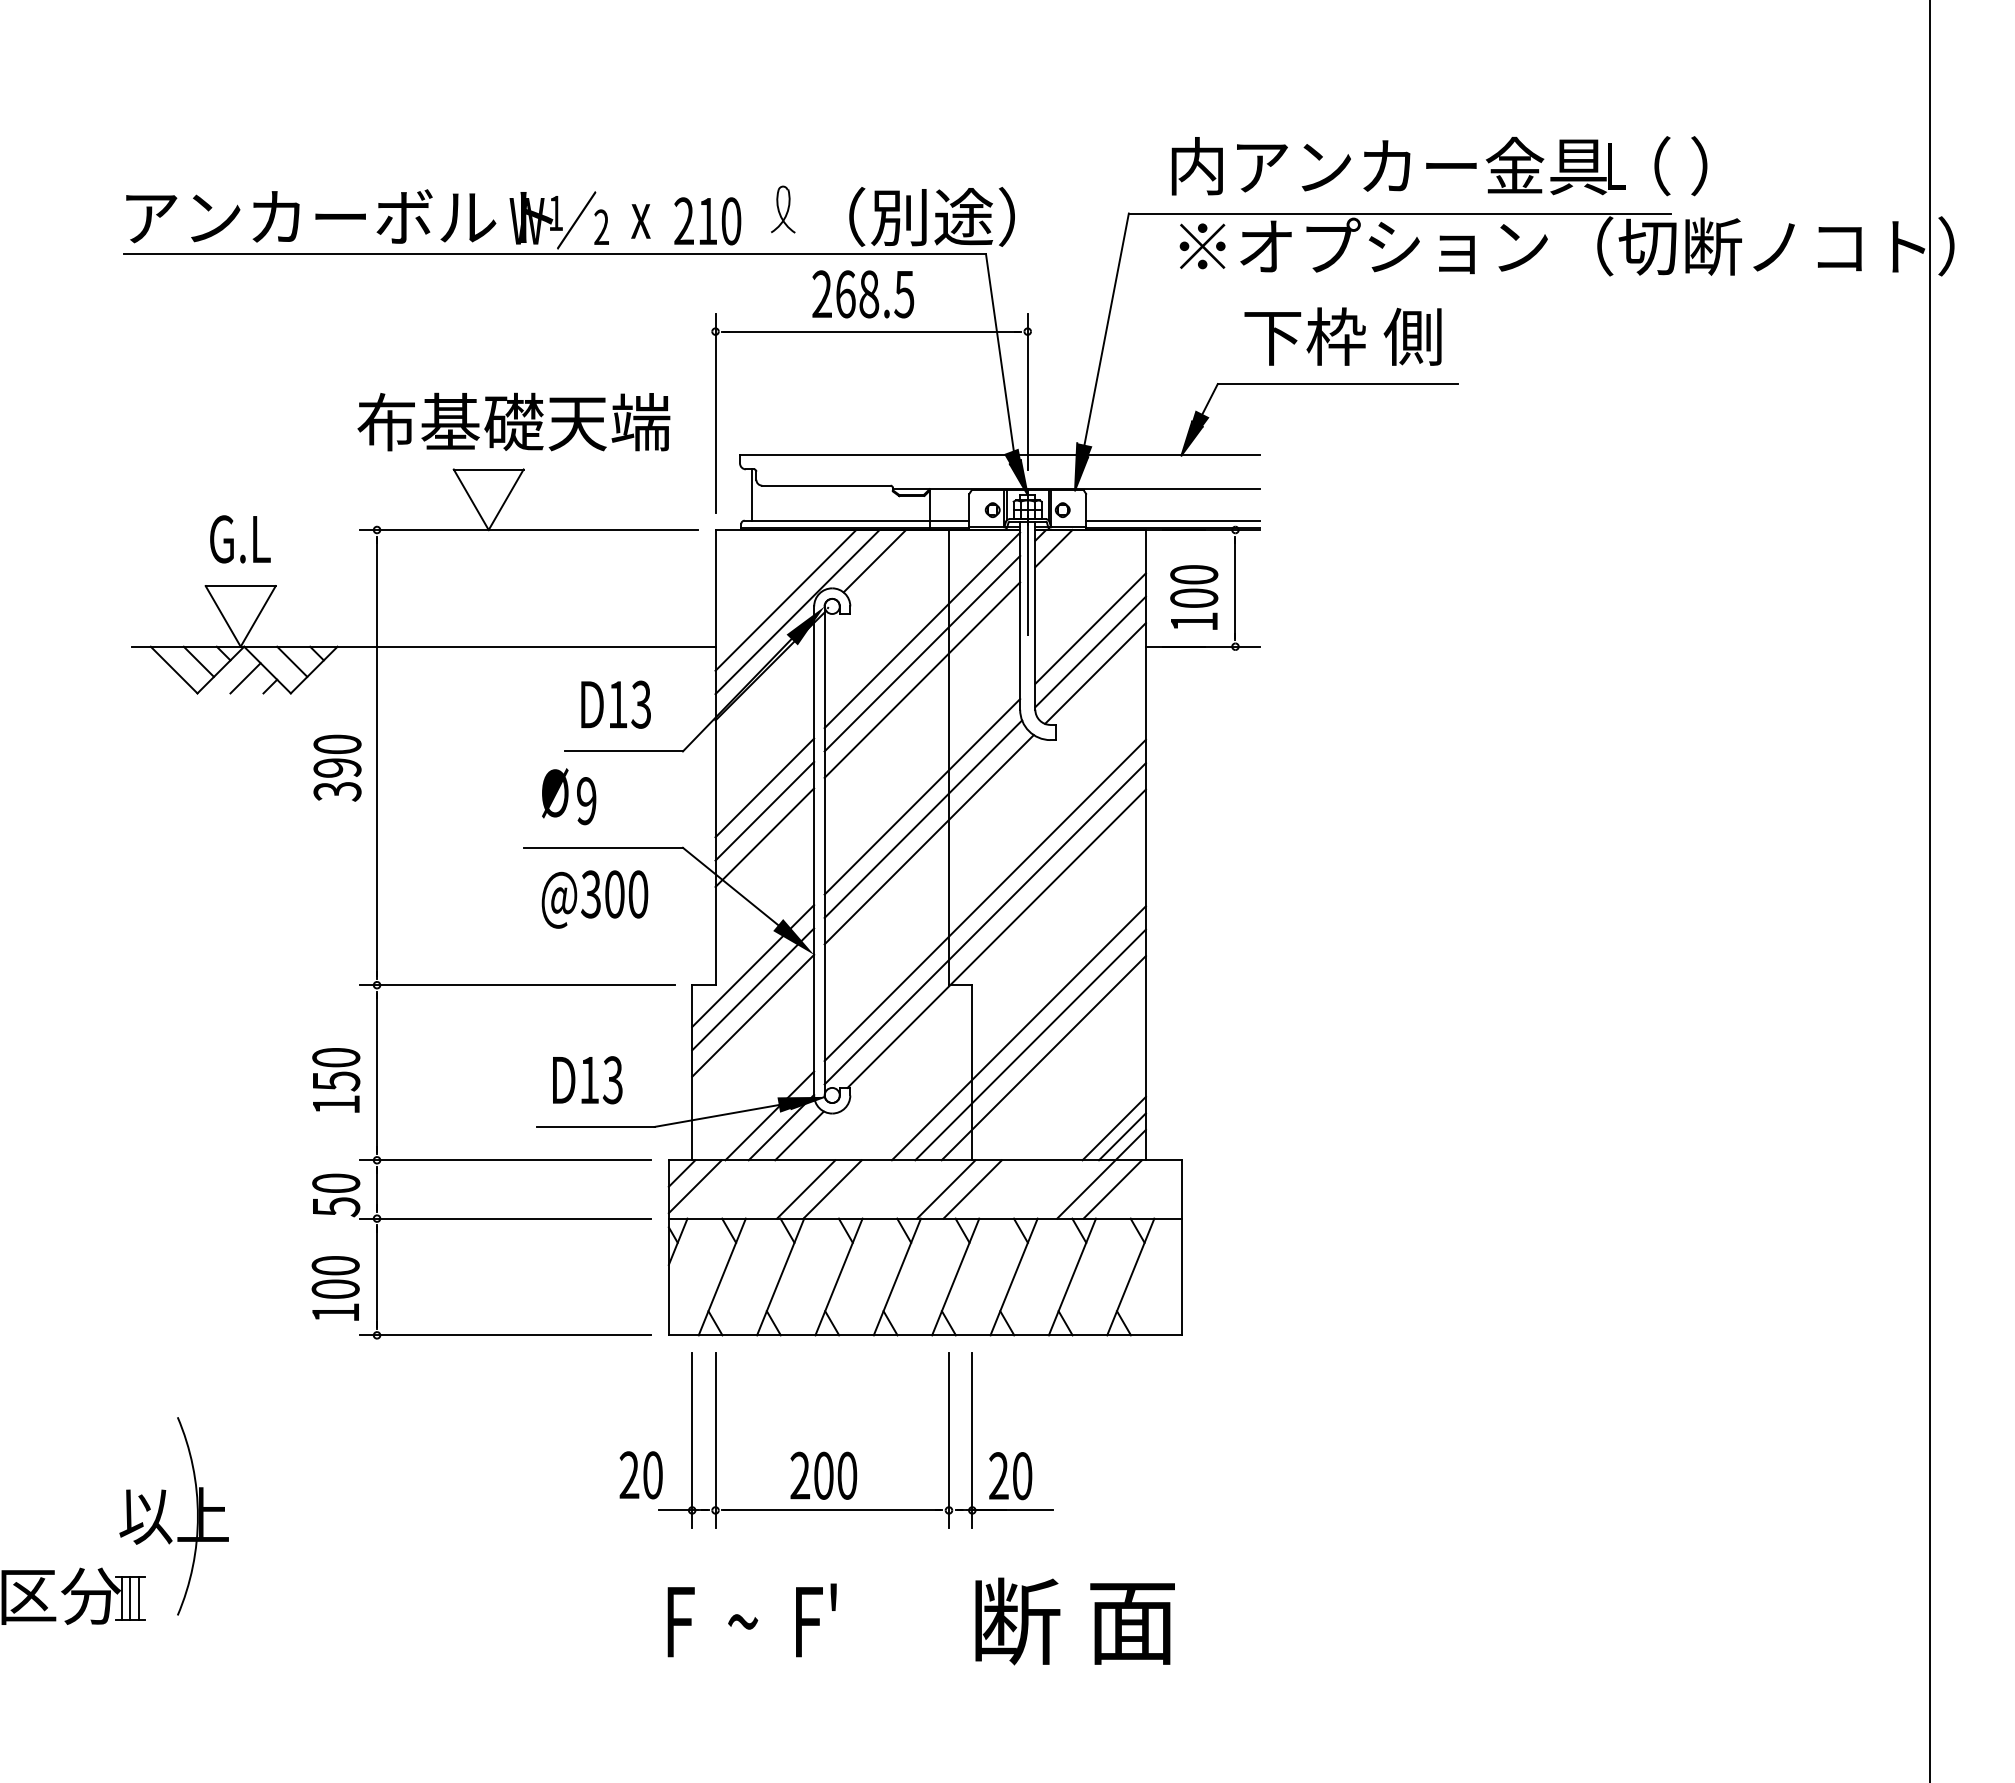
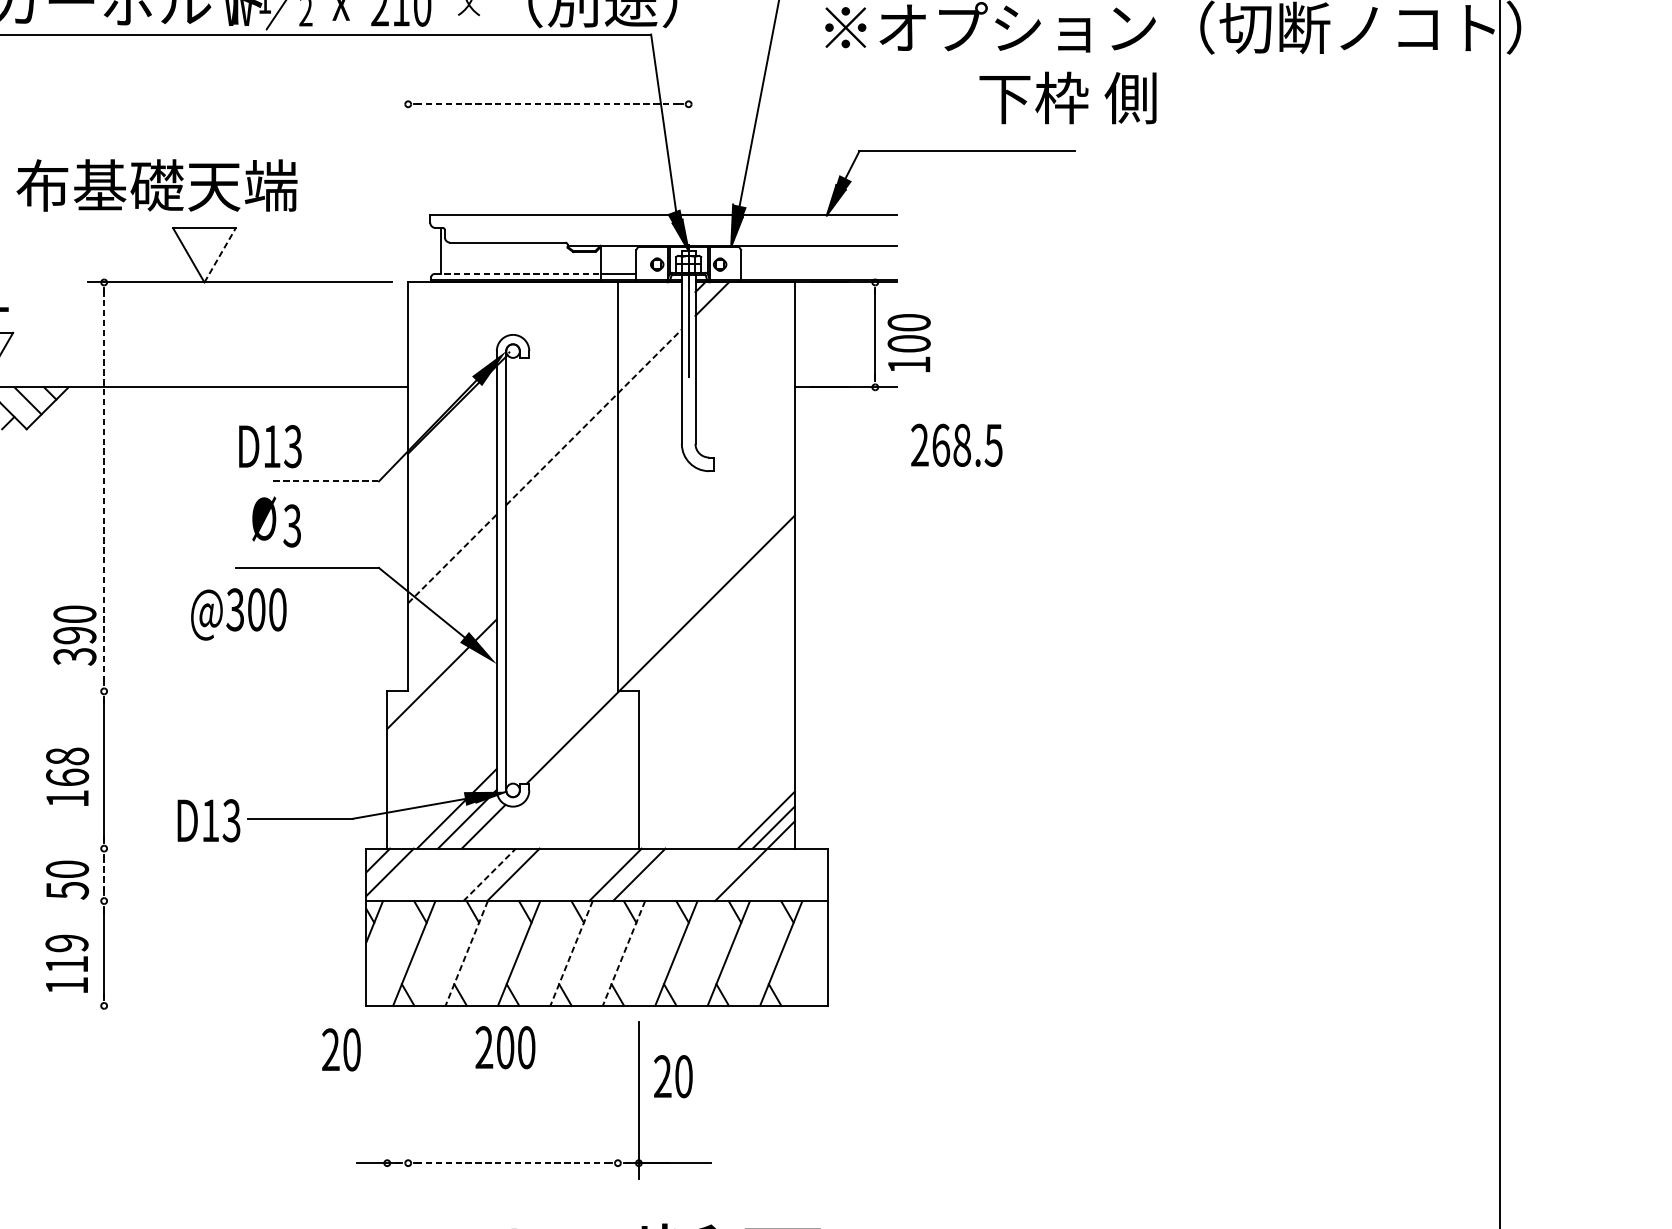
text: (863, 294) -> (957, 445), moved
line: (872, 331) -> (549, 104), solid -> dashed
text: (1342, 336) -> (1067, 97), moved
line: (1027, 392) -> (688, 158), removed
line: (715, 413) -> (408, 177), removed
text: (513, 421) -> (156, 184), moved
line: (506, 499) -> (220, 255), solid -> dashed
line: (837, 520) -> (517, 273), solid -> dashed
line: (1172, 520) -> (818, 273), removed
line: (874, 561) -> (551, 310), removed
text: (1194, 597) -> (909, 343), moved
line: (785, 600) -> (471, 345), removed
line: (797, 612) -> (481, 356), removed
line: (1090, 628) -> (745, 370), removed
line: (922, 630) -> (594, 372), removed
line: (1090, 651) -> (745, 391), removed
line: (922, 653) -> (594, 393), removed
line: (1095, 673) -> (749, 411), removed
line: (922, 679) -> (594, 416), solid -> dashed
text: (615, 704) -> (269, 446), moved
line: (624, 751) -> (326, 481), solid -> dashed
line: (377, 757) -> (104, 486), solid -> dashed
text: (337, 767) -> (74, 635), moved
line: (764, 787) -> (452, 513), removed
line: (922, 796) -> (594, 521), removed
text: (586, 801) -> (292, 526), 9 -> 3
line: (764, 810) -> (452, 534), removed
line: (923, 818) -> (595, 541), removed
line: (764, 837) -> (452, 558), solid -> dashed
line: (928, 839) -> (599, 560), removed
text: (594, 899) -> (238, 614), moved
line: (984, 900) -> (649, 615), removed
line: (984, 923) -> (649, 635), removed
line: (516, 985) -> (229, 691), removed
line: (753, 989) -> (442, 695), removed
line: (753, 1015) -> (442, 718), removed
line: (1018, 1033) -> (680, 734), removed
line: (1030, 1044) -> (691, 744), removed
line: (1043, 1058) -> (702, 757), removed
text: (336, 1069) -> (67, 767), 150 -> 168
text: (587, 1080) -> (208, 820), moved
line: (505, 1160) -> (219, 848), removed
line: (377, 1189) -> (104, 874), solid -> dashed
line: (806, 1189) -> (489, 874), solid -> dashed
line: (1112, 1189) -> (764, 874), removed
line: (505, 1218) -> (219, 900), removed
text: (335, 1277) -> (66, 953), 100 -> 119
line: (780, 1277) -> (466, 953), solid -> dashed
line: (897, 1277) -> (571, 953), solid -> dashed
line: (955, 1277) -> (623, 953), solid -> dashed
line: (505, 1335) -> (219, 1006), removed
line: (692, 1439) -> (387, 1099), removed
line: (715, 1439) -> (408, 1099), removed
line: (948, 1439) -> (617, 1099), removed
text: (640, 1475) -> (340, 1050), moved
text: (823, 1475) -> (505, 1047), moved
text: (1010, 1476) -> (673, 1076), moved
line: (832, 1510) -> (513, 1163), solid -> dashed

